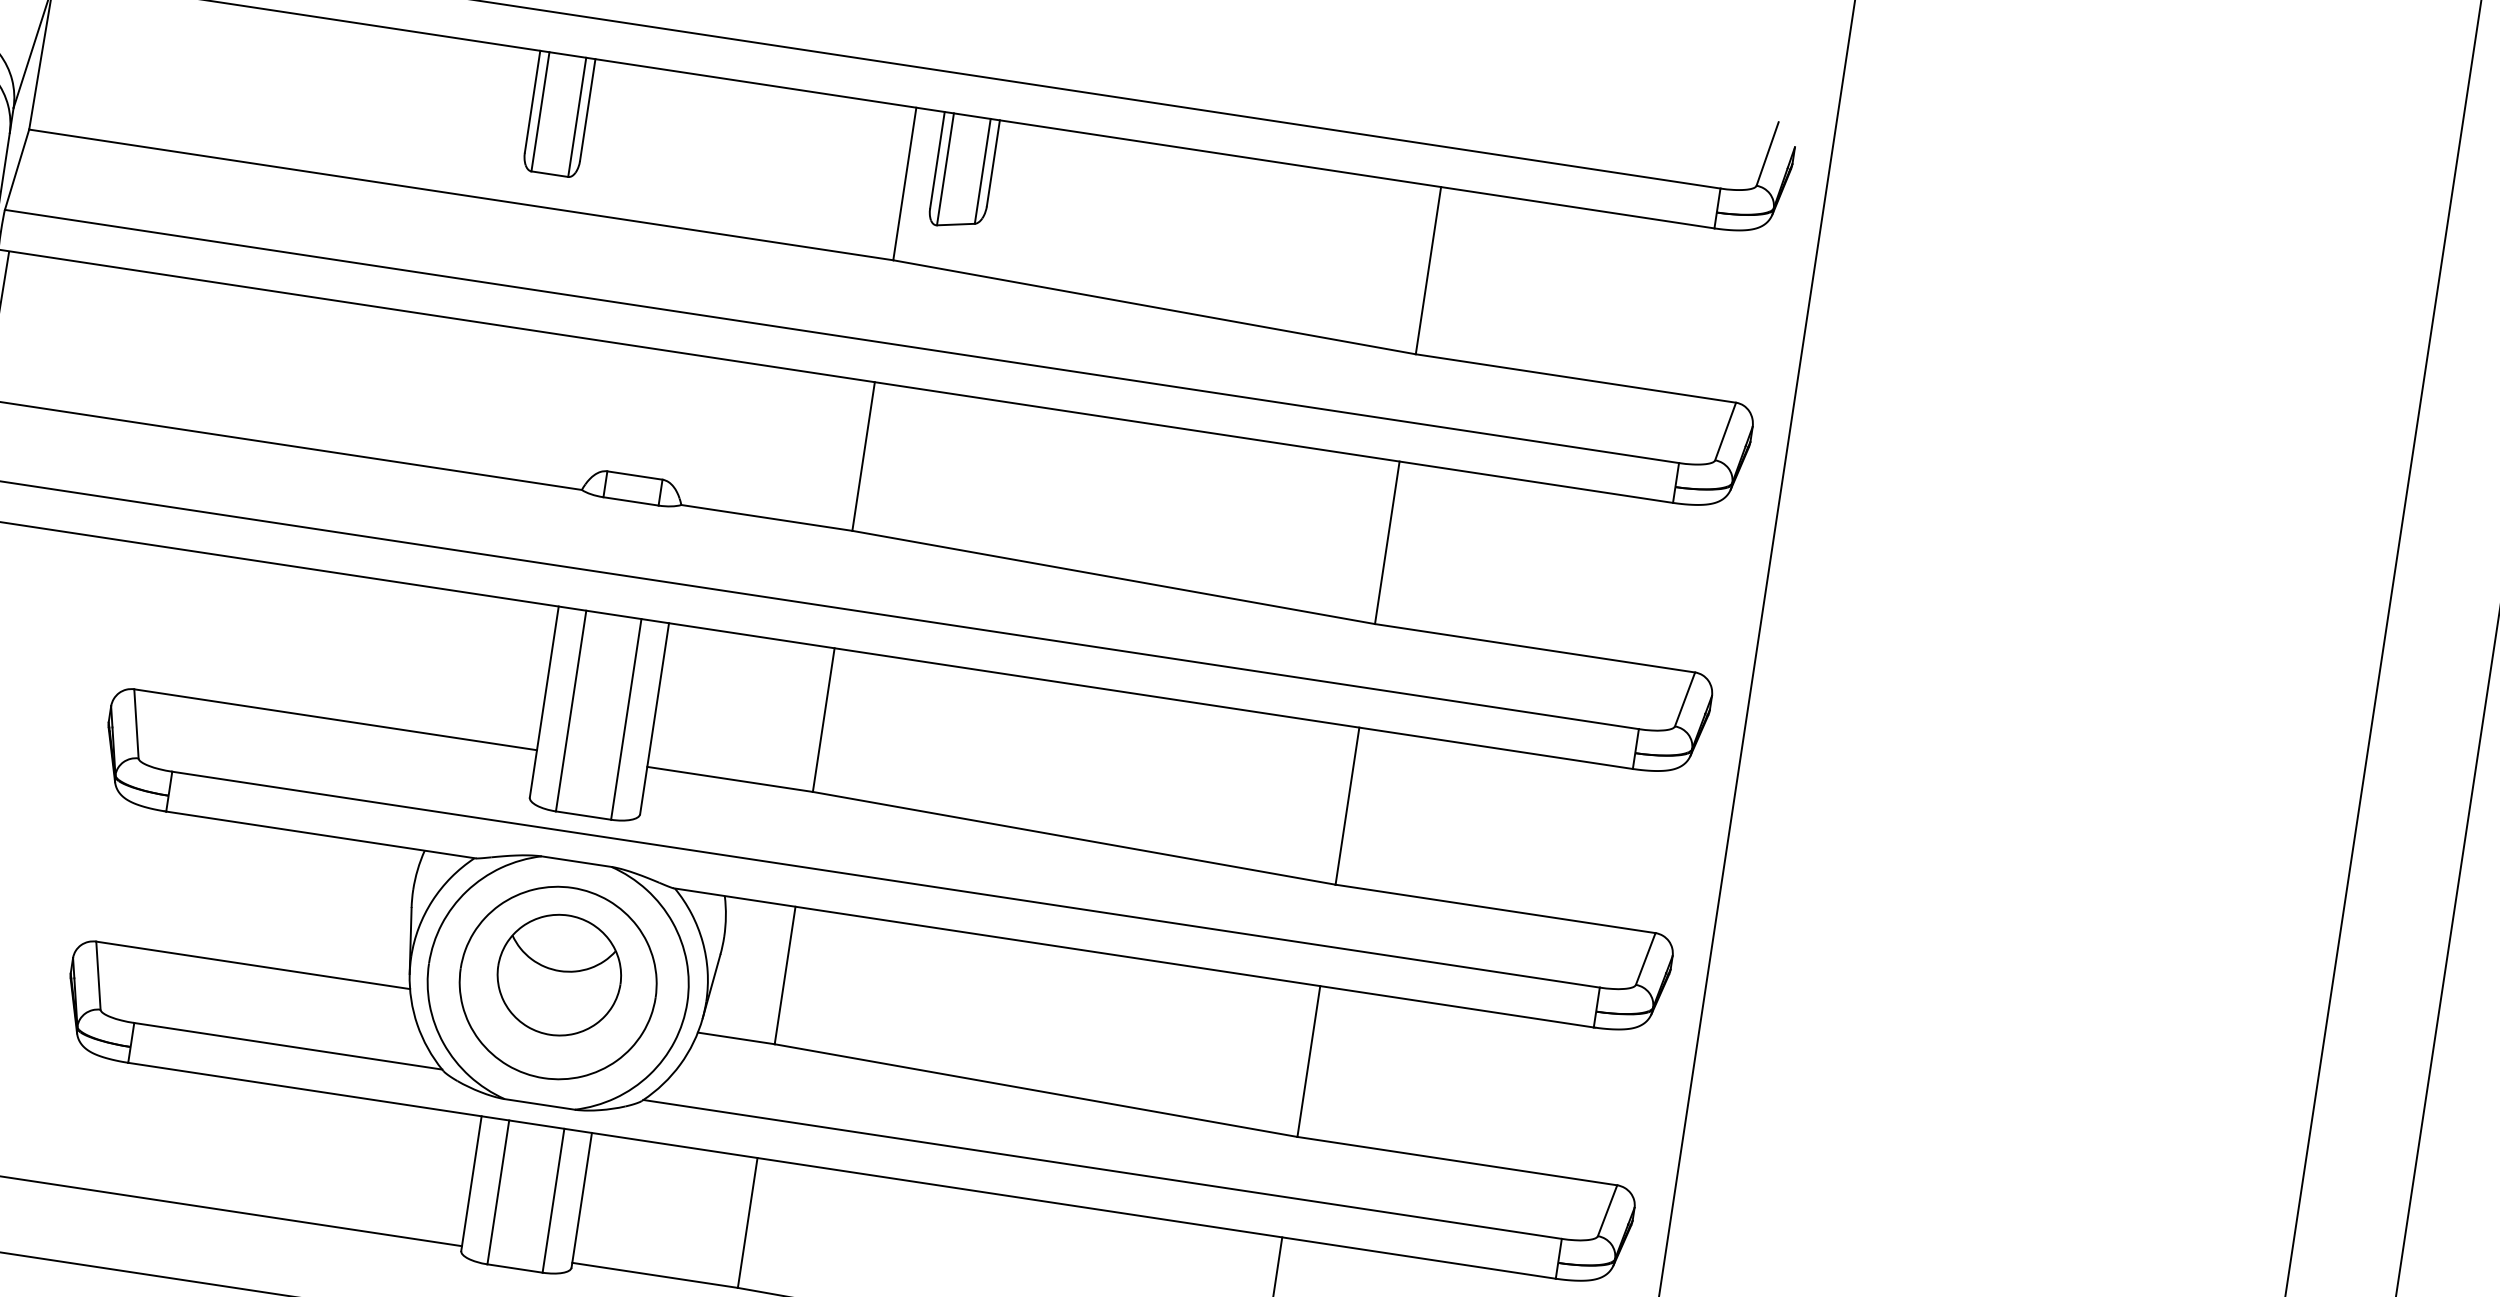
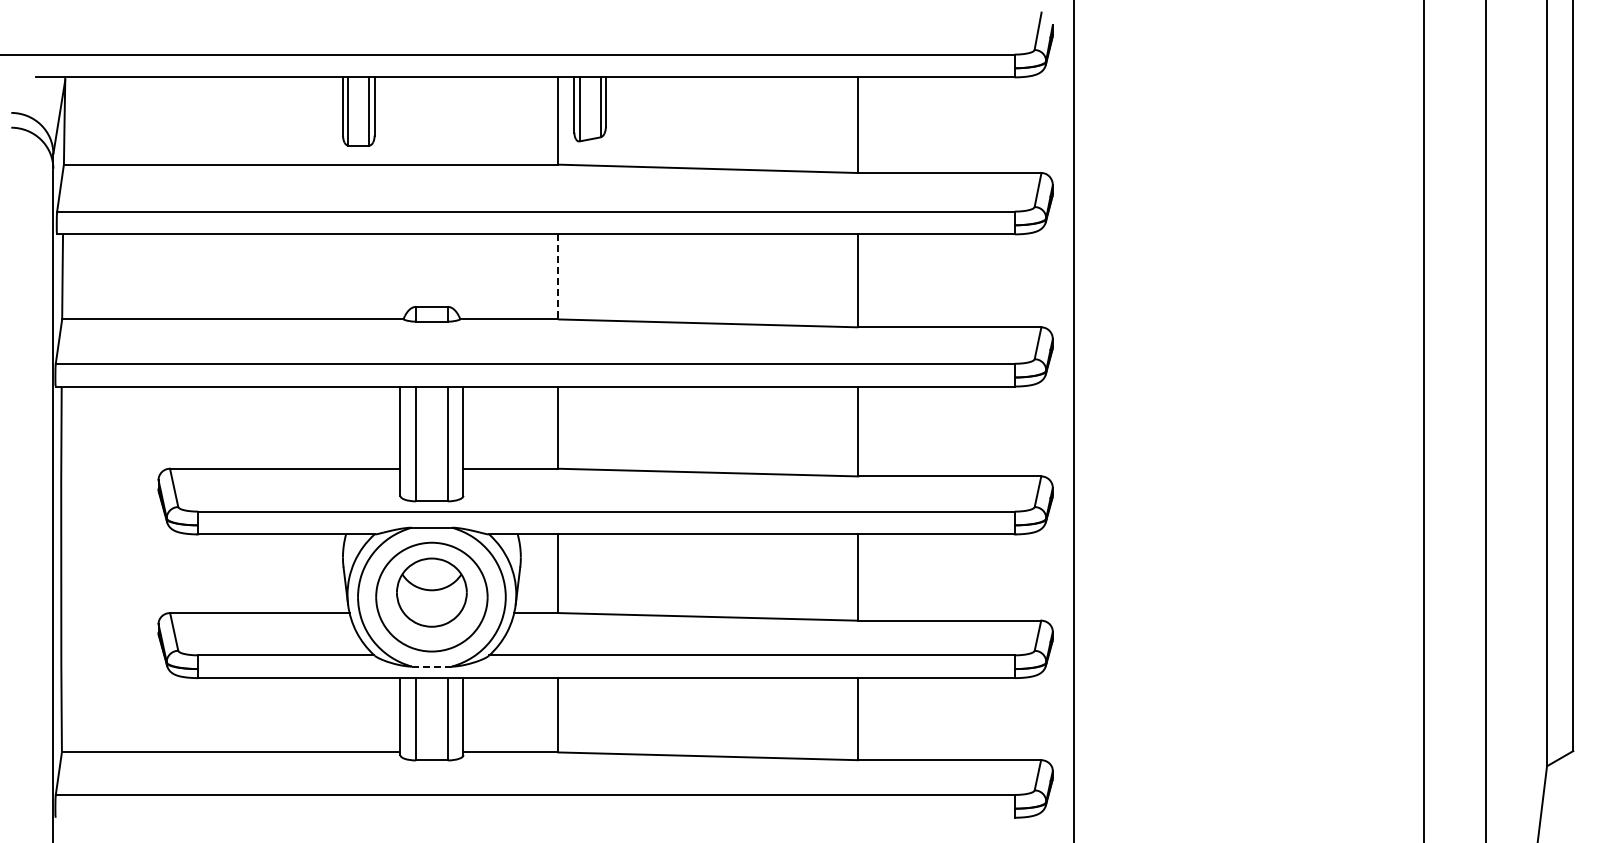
line: (864, 455) -> (558, 276), solid -> dashed
line: (539, 1104) -> (431, 666), solid -> dashed

